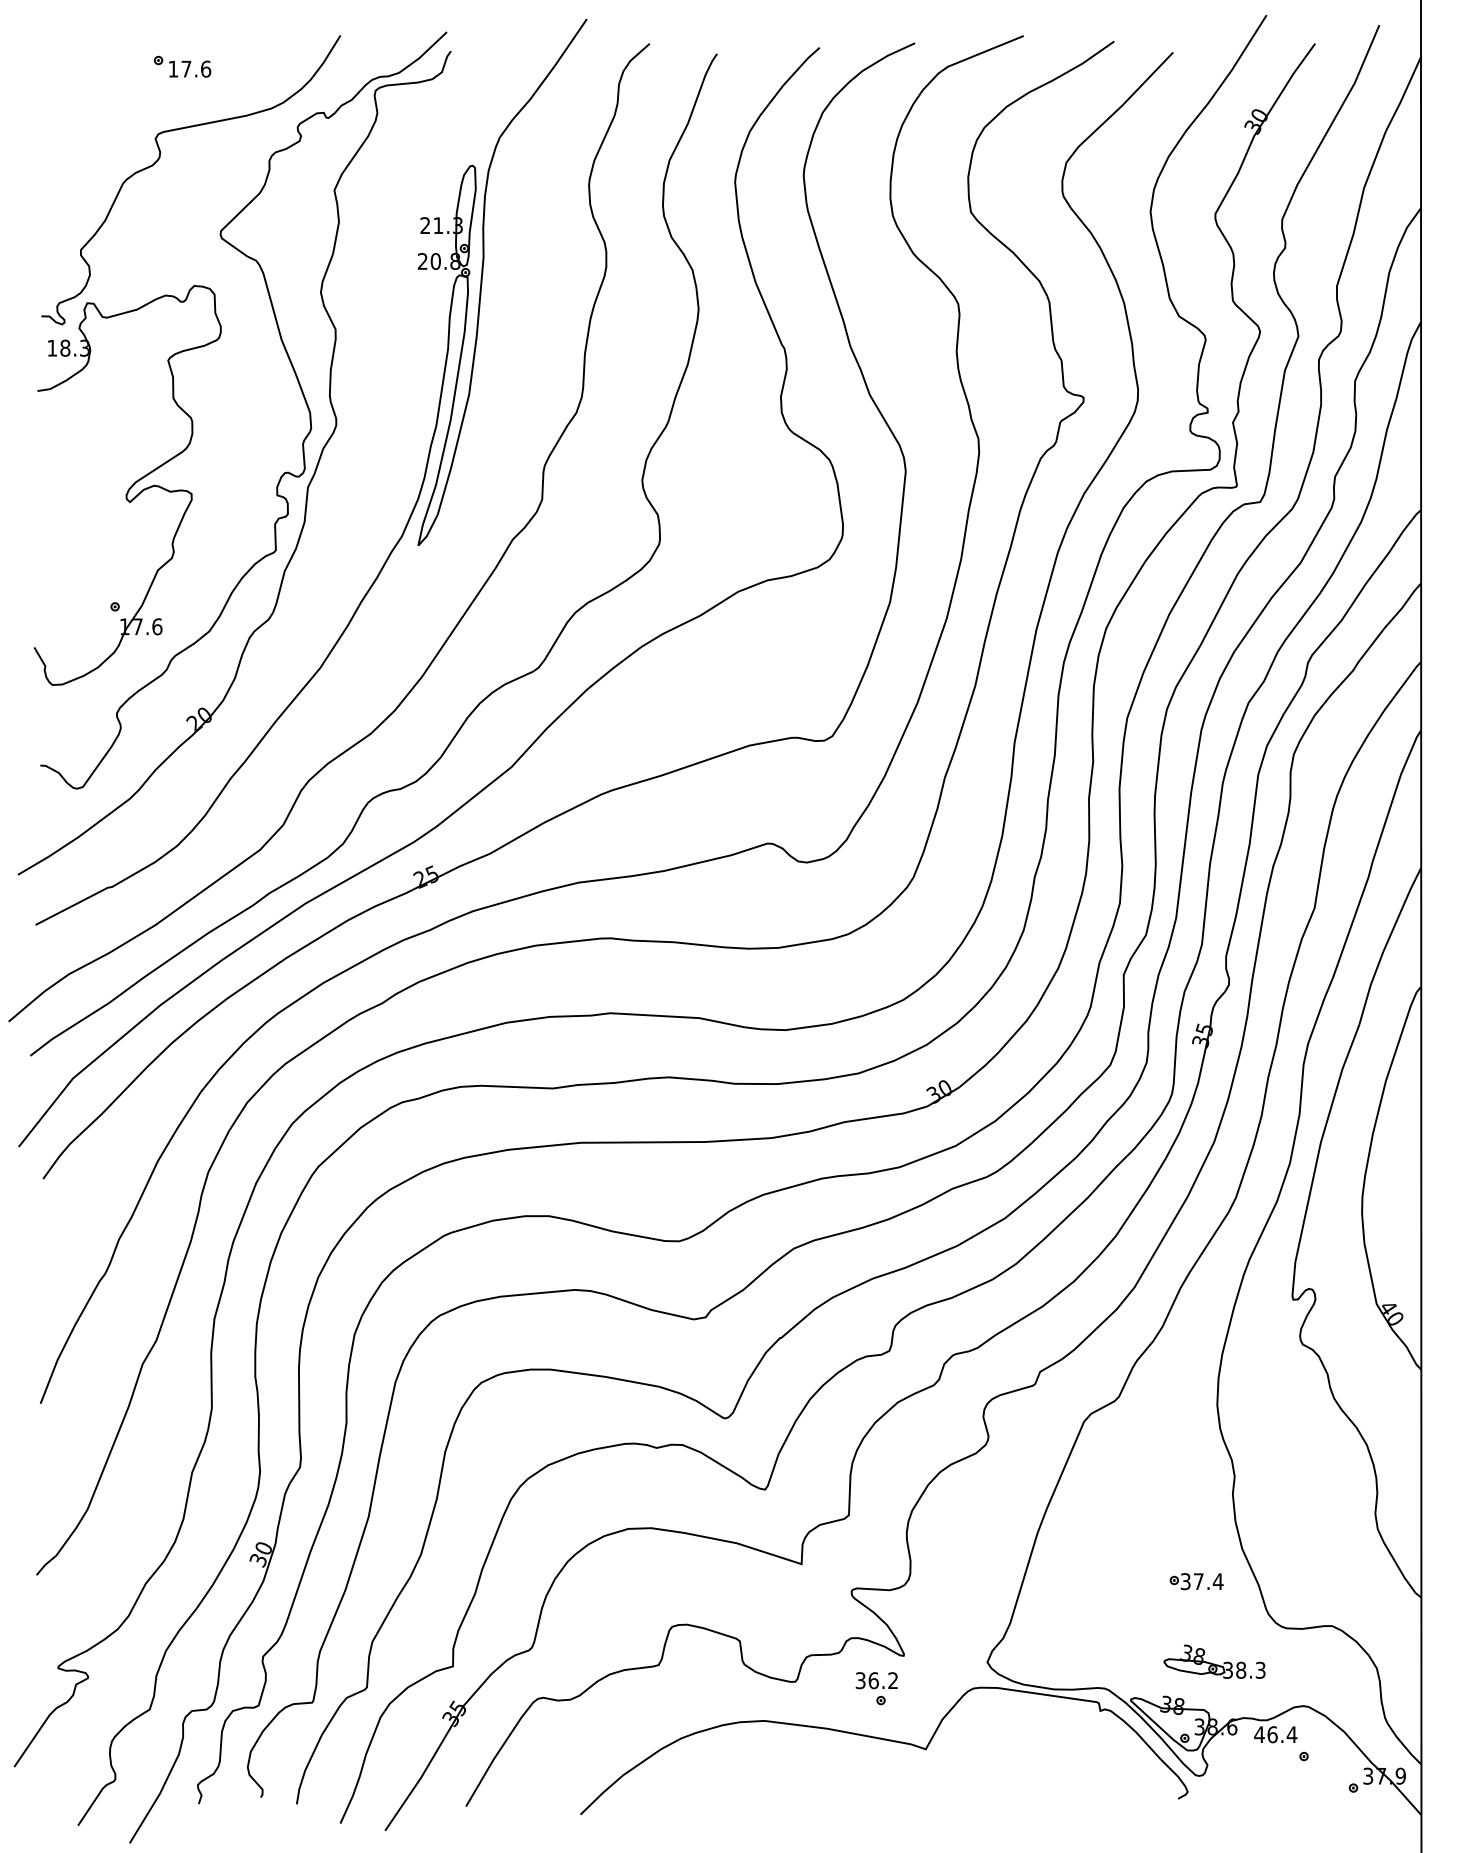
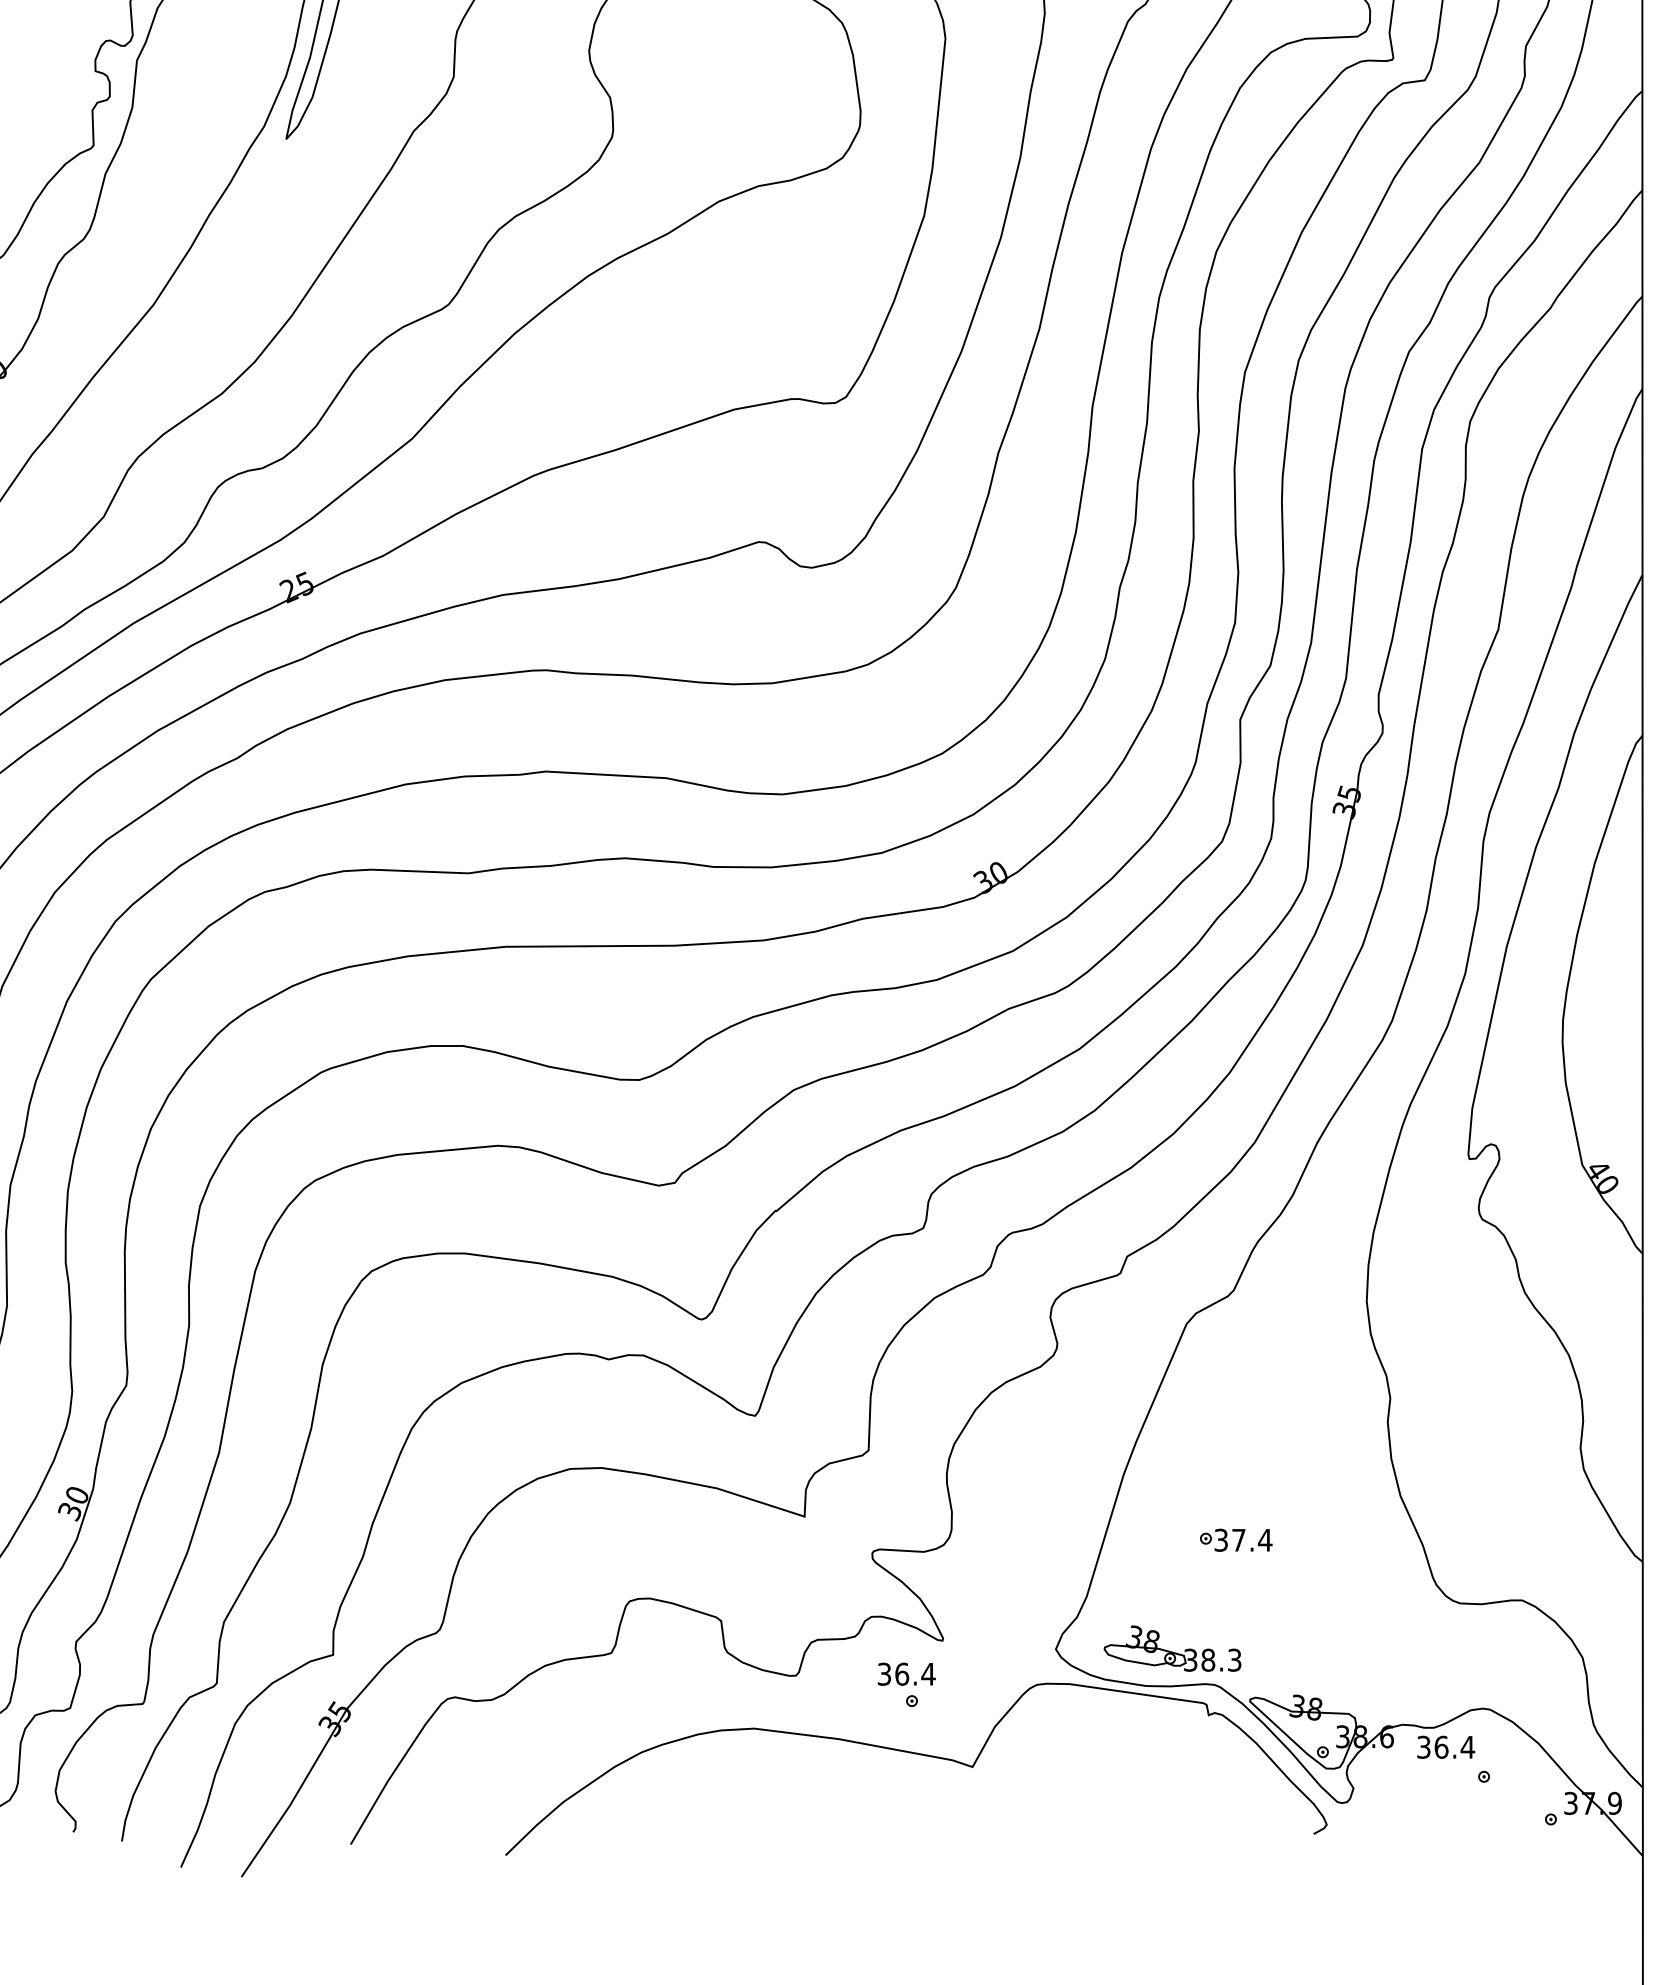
part: (1196, 1581) -> (1235, 1540), moved
part: (1214, 1661) -> (1172, 1648), moved
text: (892, 1680) -> (927, 1673), 36.2 -> 36.4
text: (1259, 1734) -> (1423, 1747), 46.4 -> 36.4

